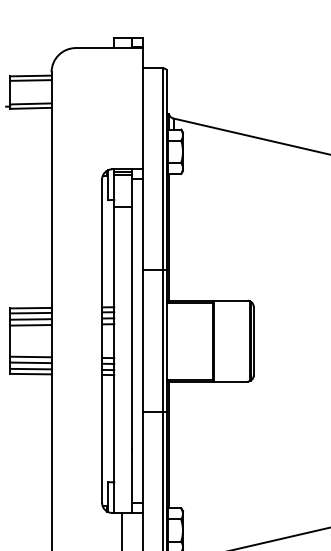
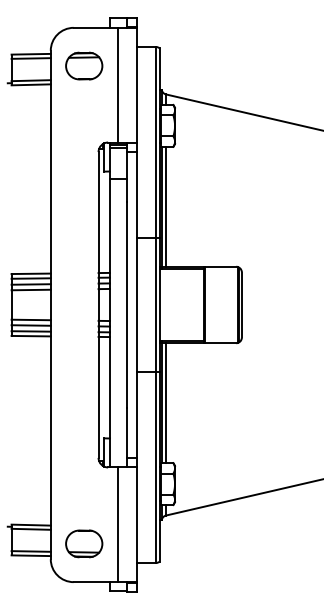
part: (87, 87) -> (84, 65), added
line: (122, 107) -> (117, 84), added
line: (173, 236) -> (166, 206), added
line: (173, 445) -> (166, 403), added

